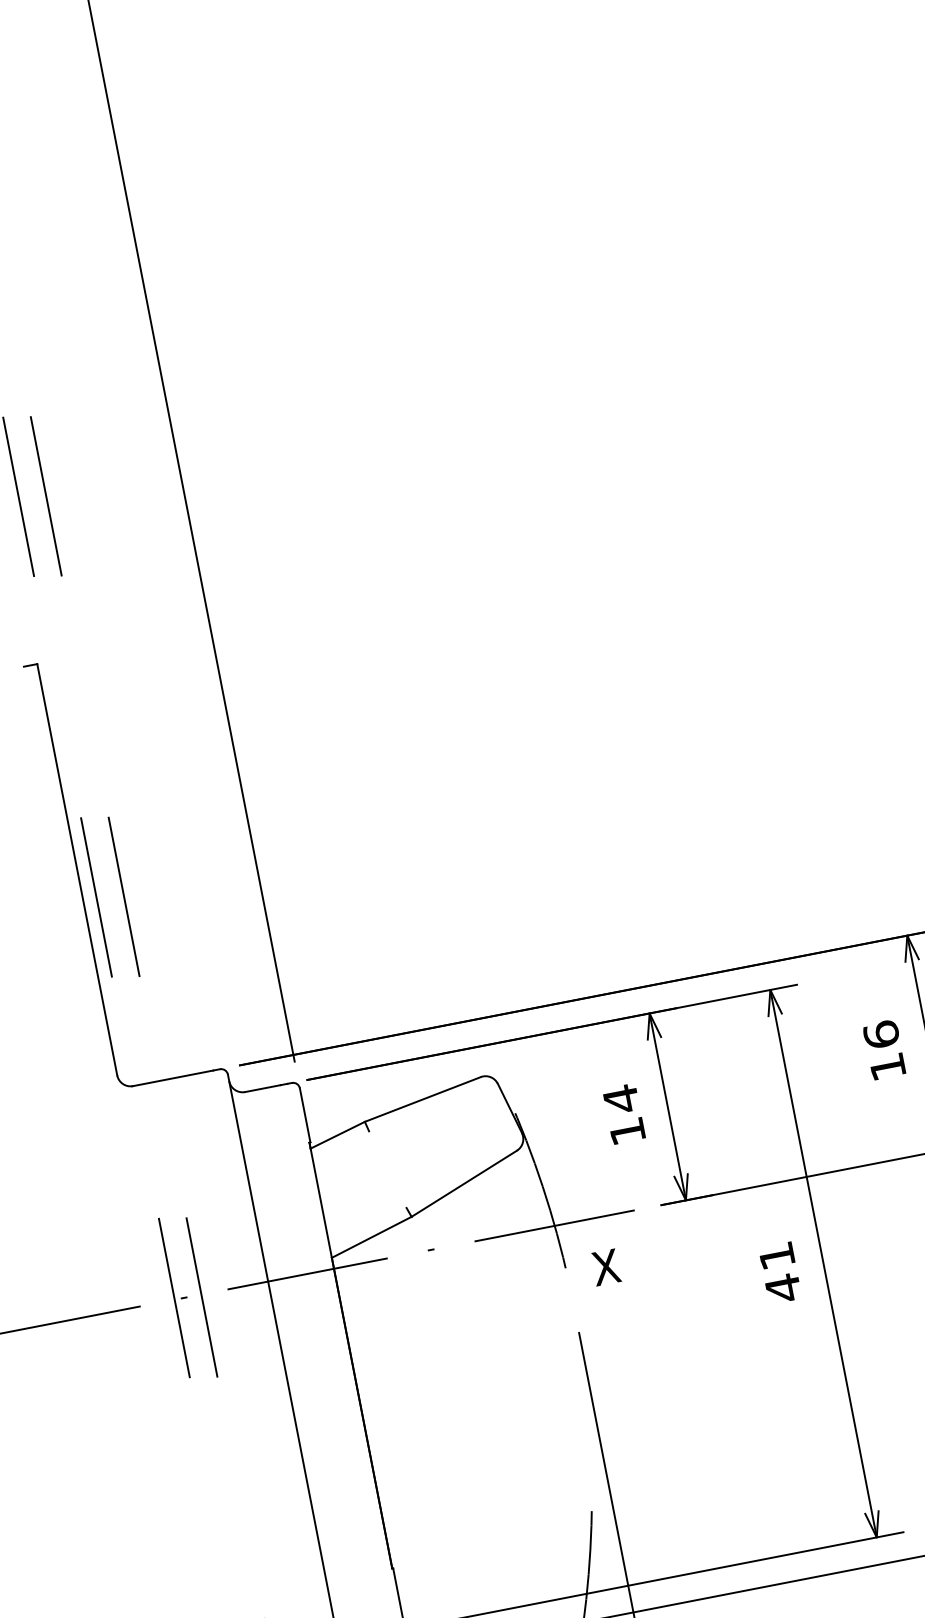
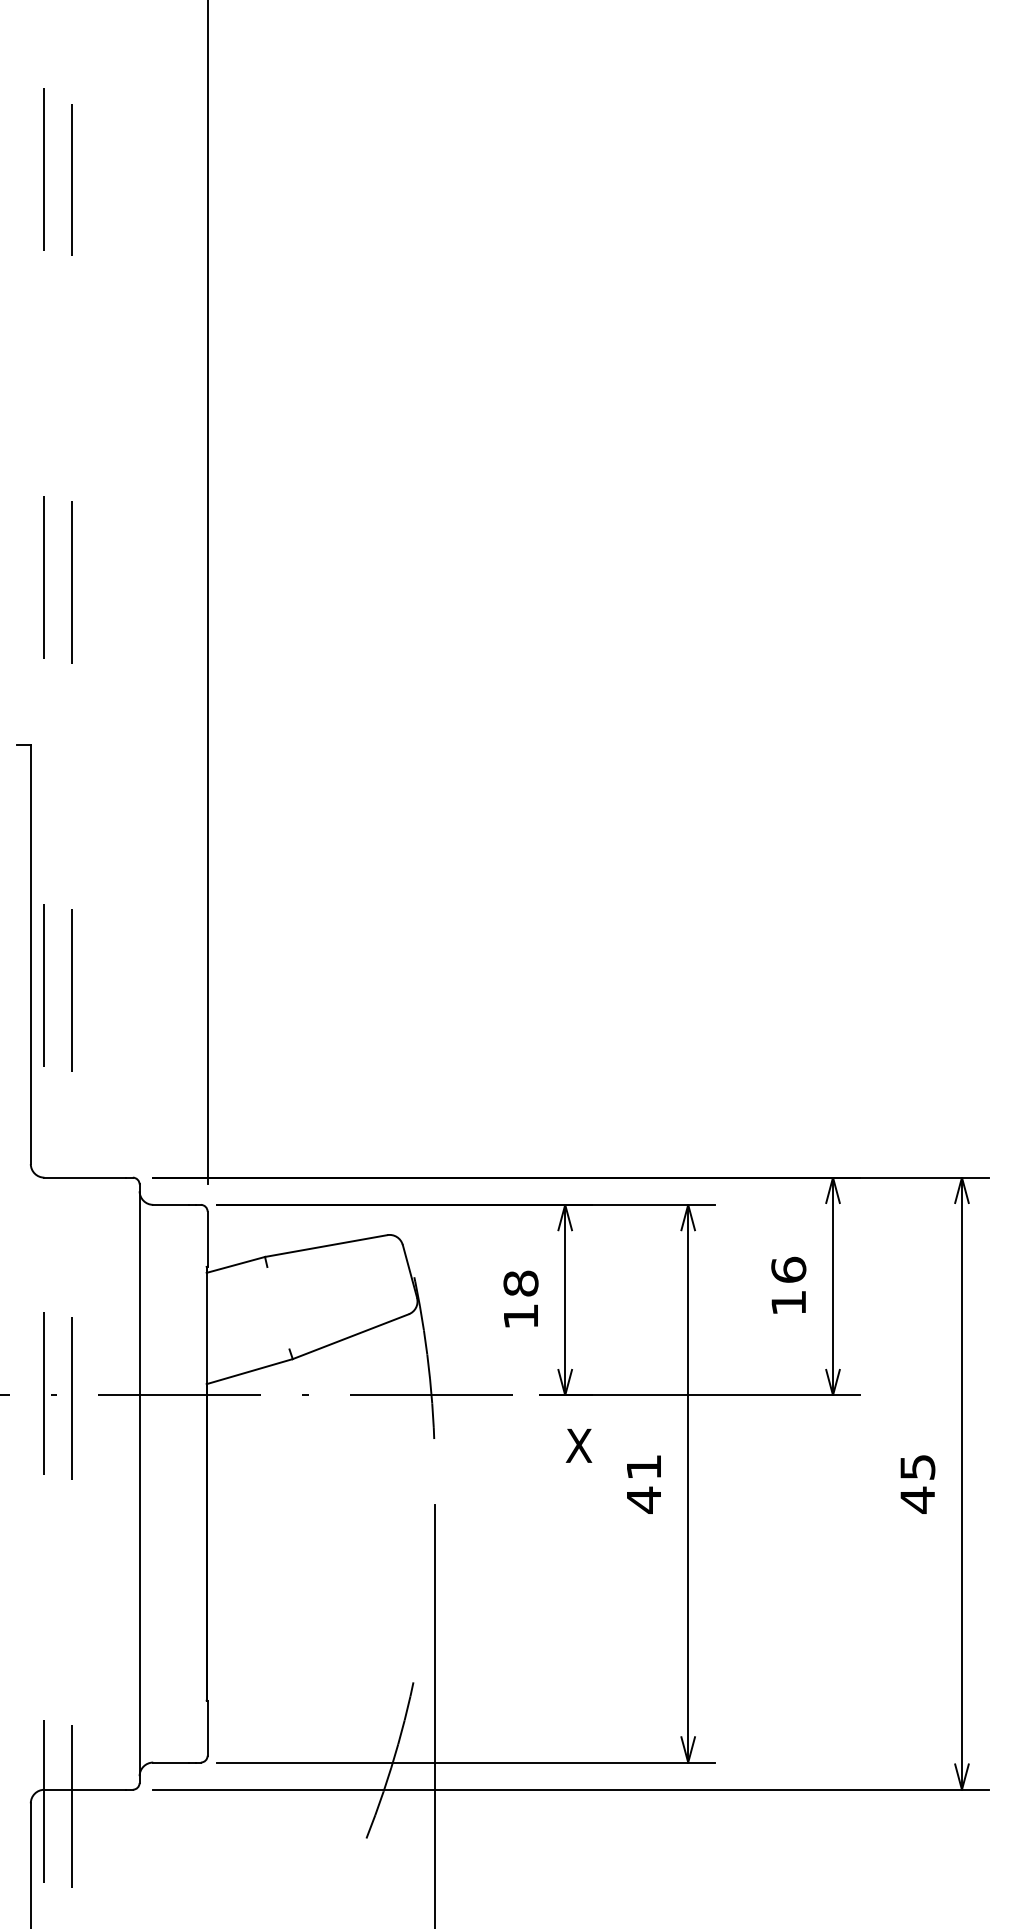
text: (620, 1099) -> (520, 1283), 14 -> 18
text: (605, 1267) -> (578, 1445), moved

